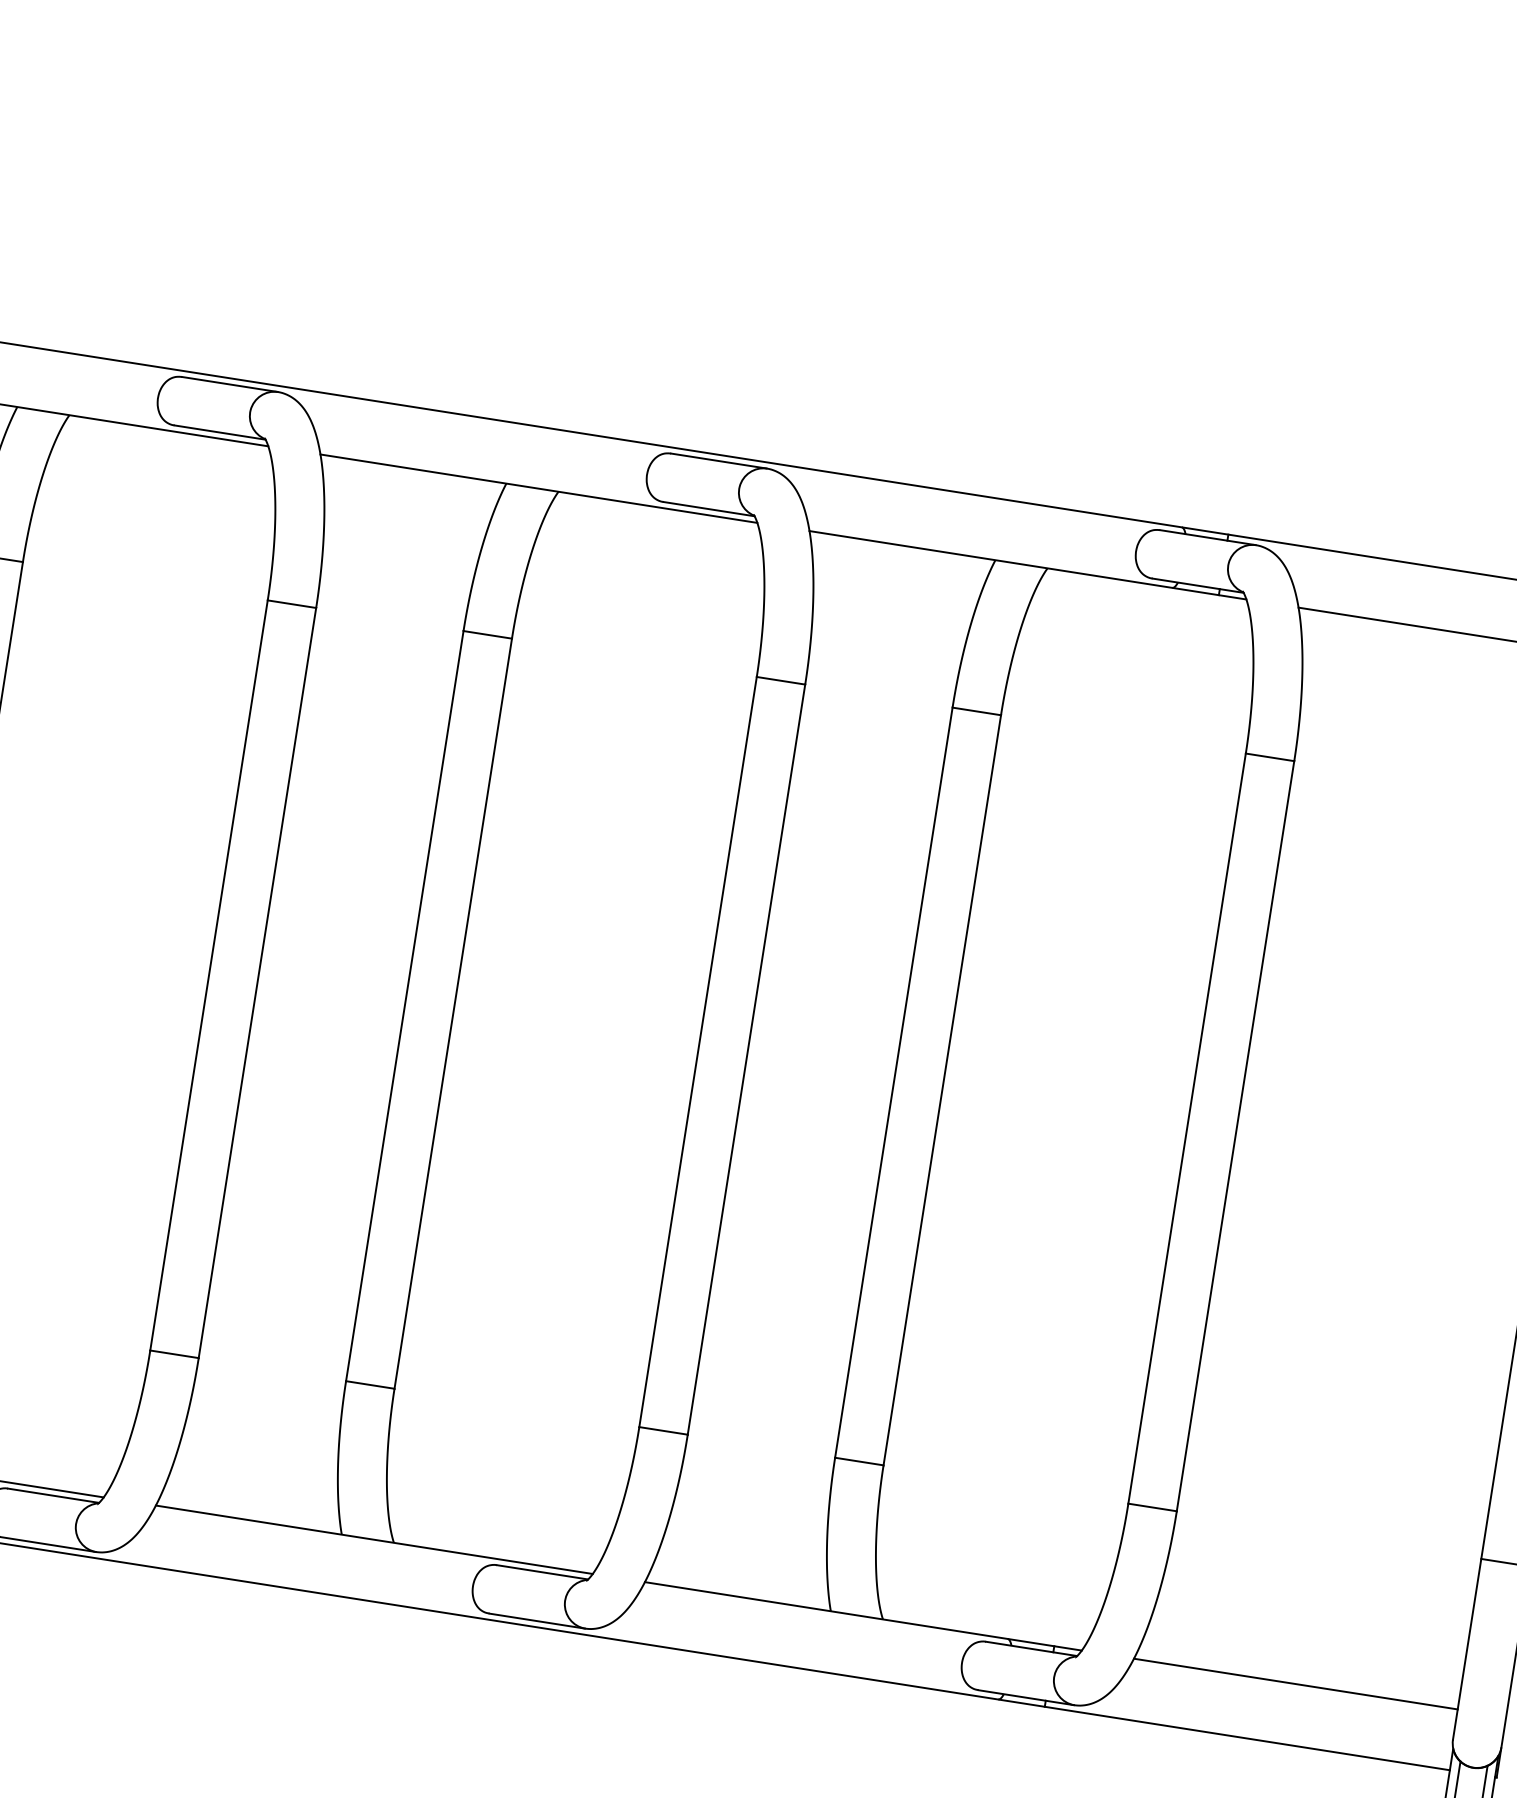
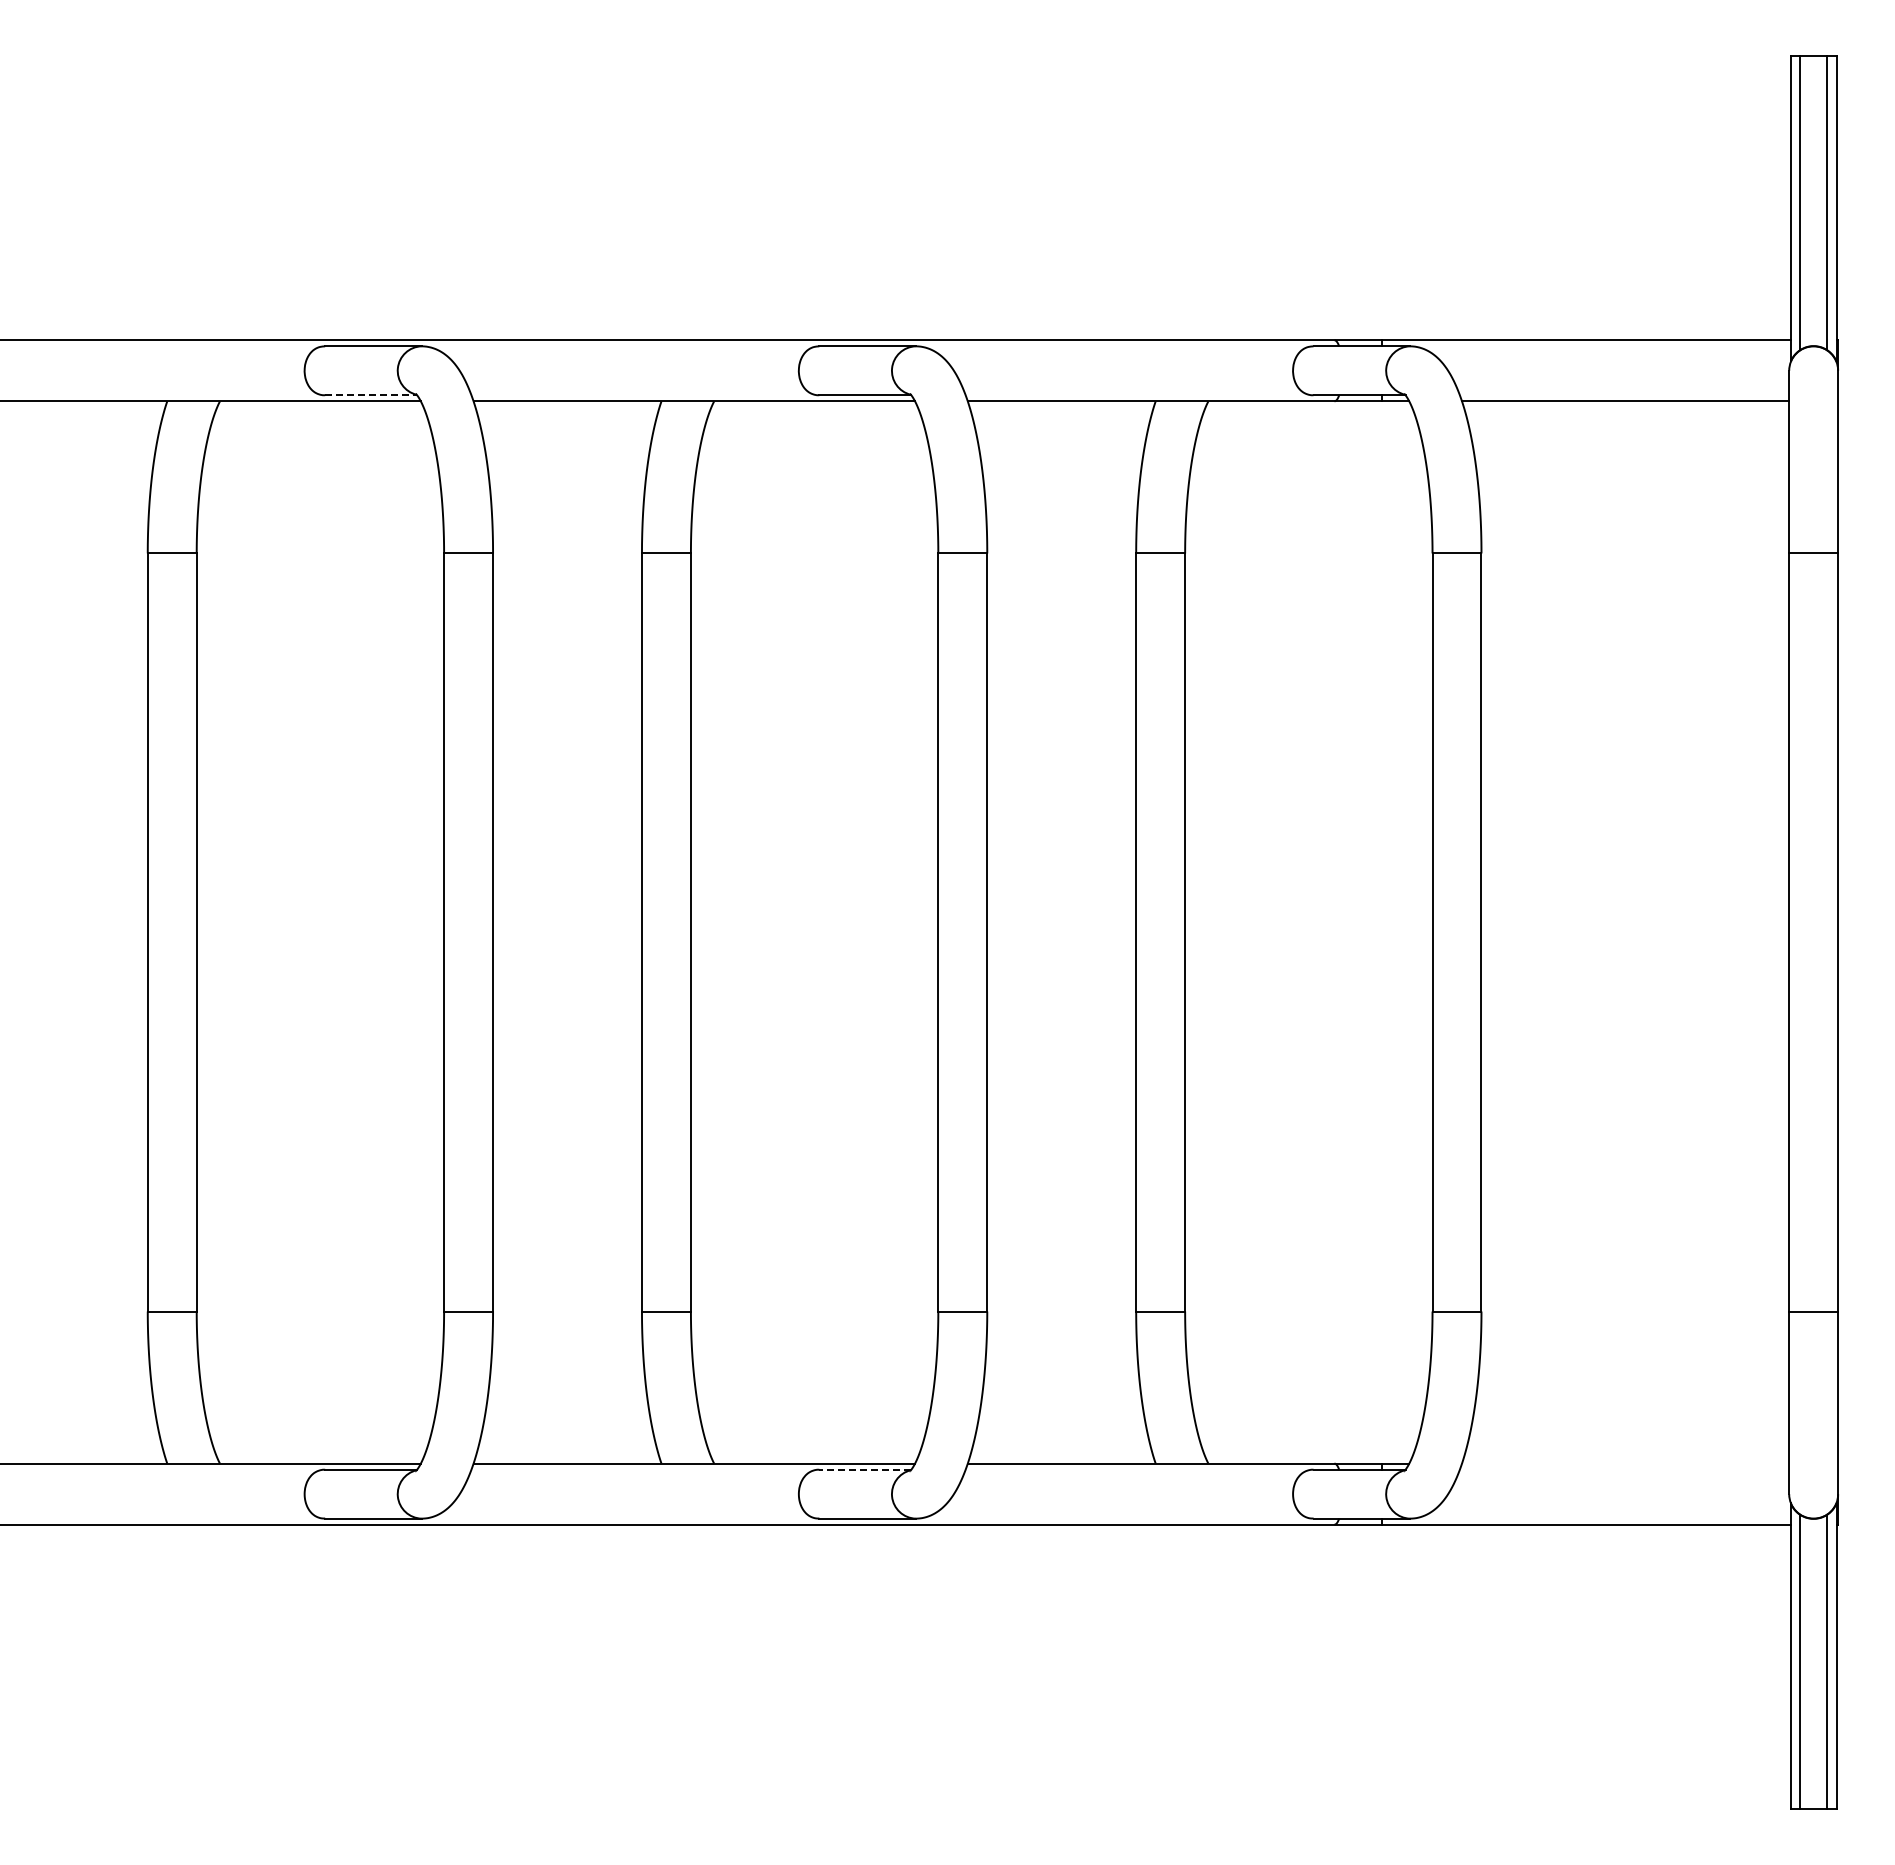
line: (220, 432) -> (371, 395), solid -> dashed
line: (542, 1572) -> (865, 1469), solid -> dashed
line: (1295, 1683) -> (1625, 1463), removed

